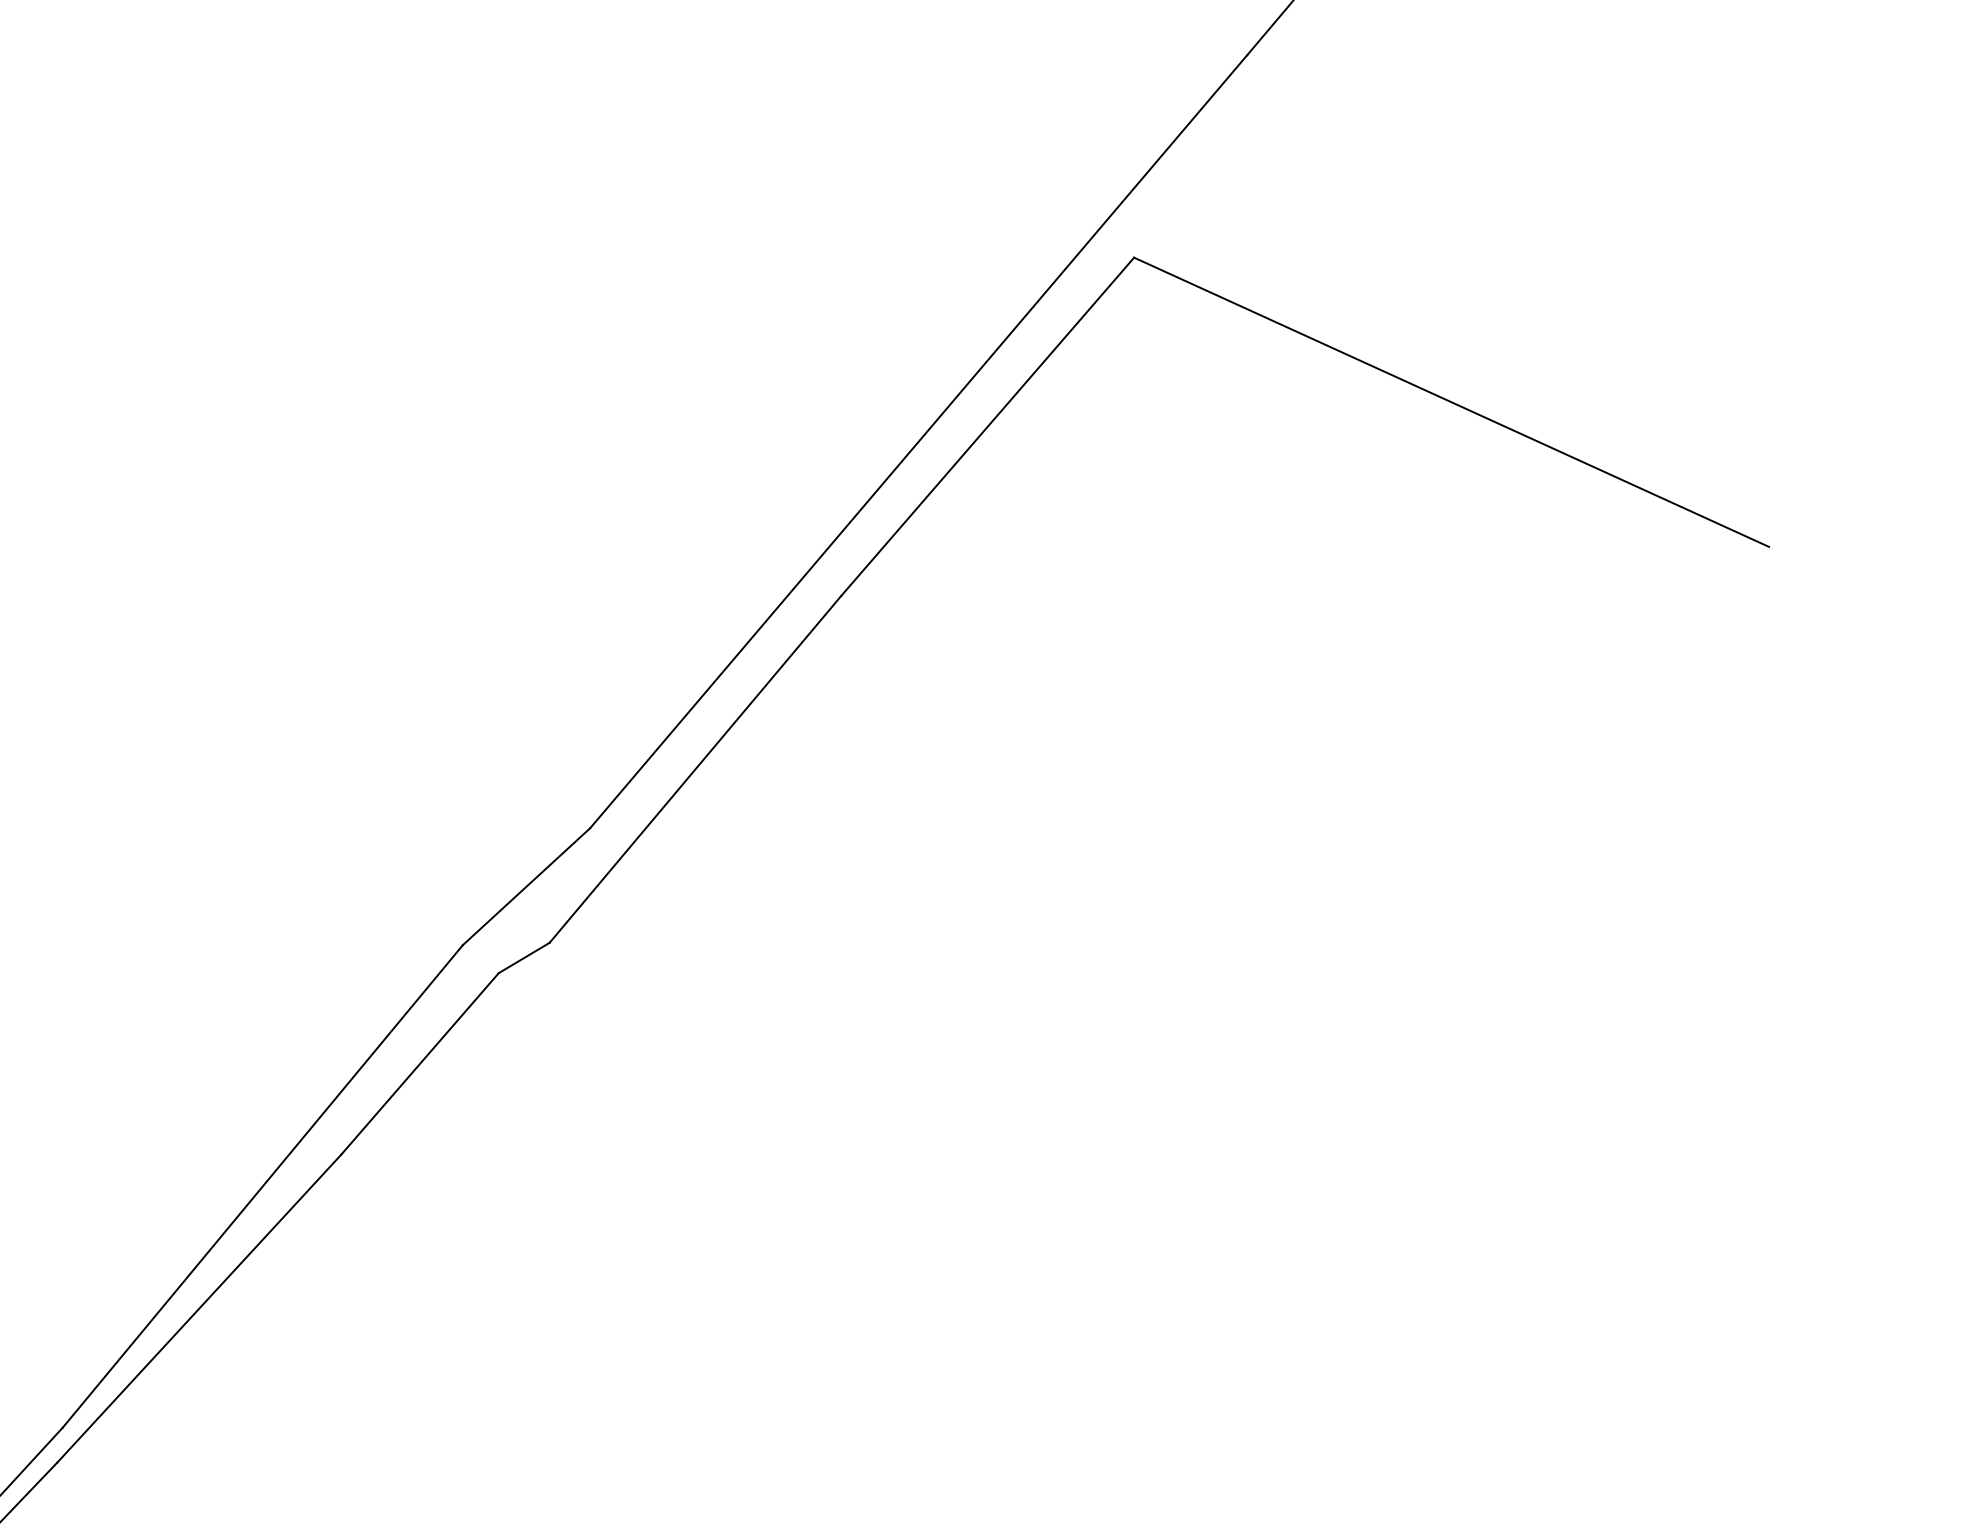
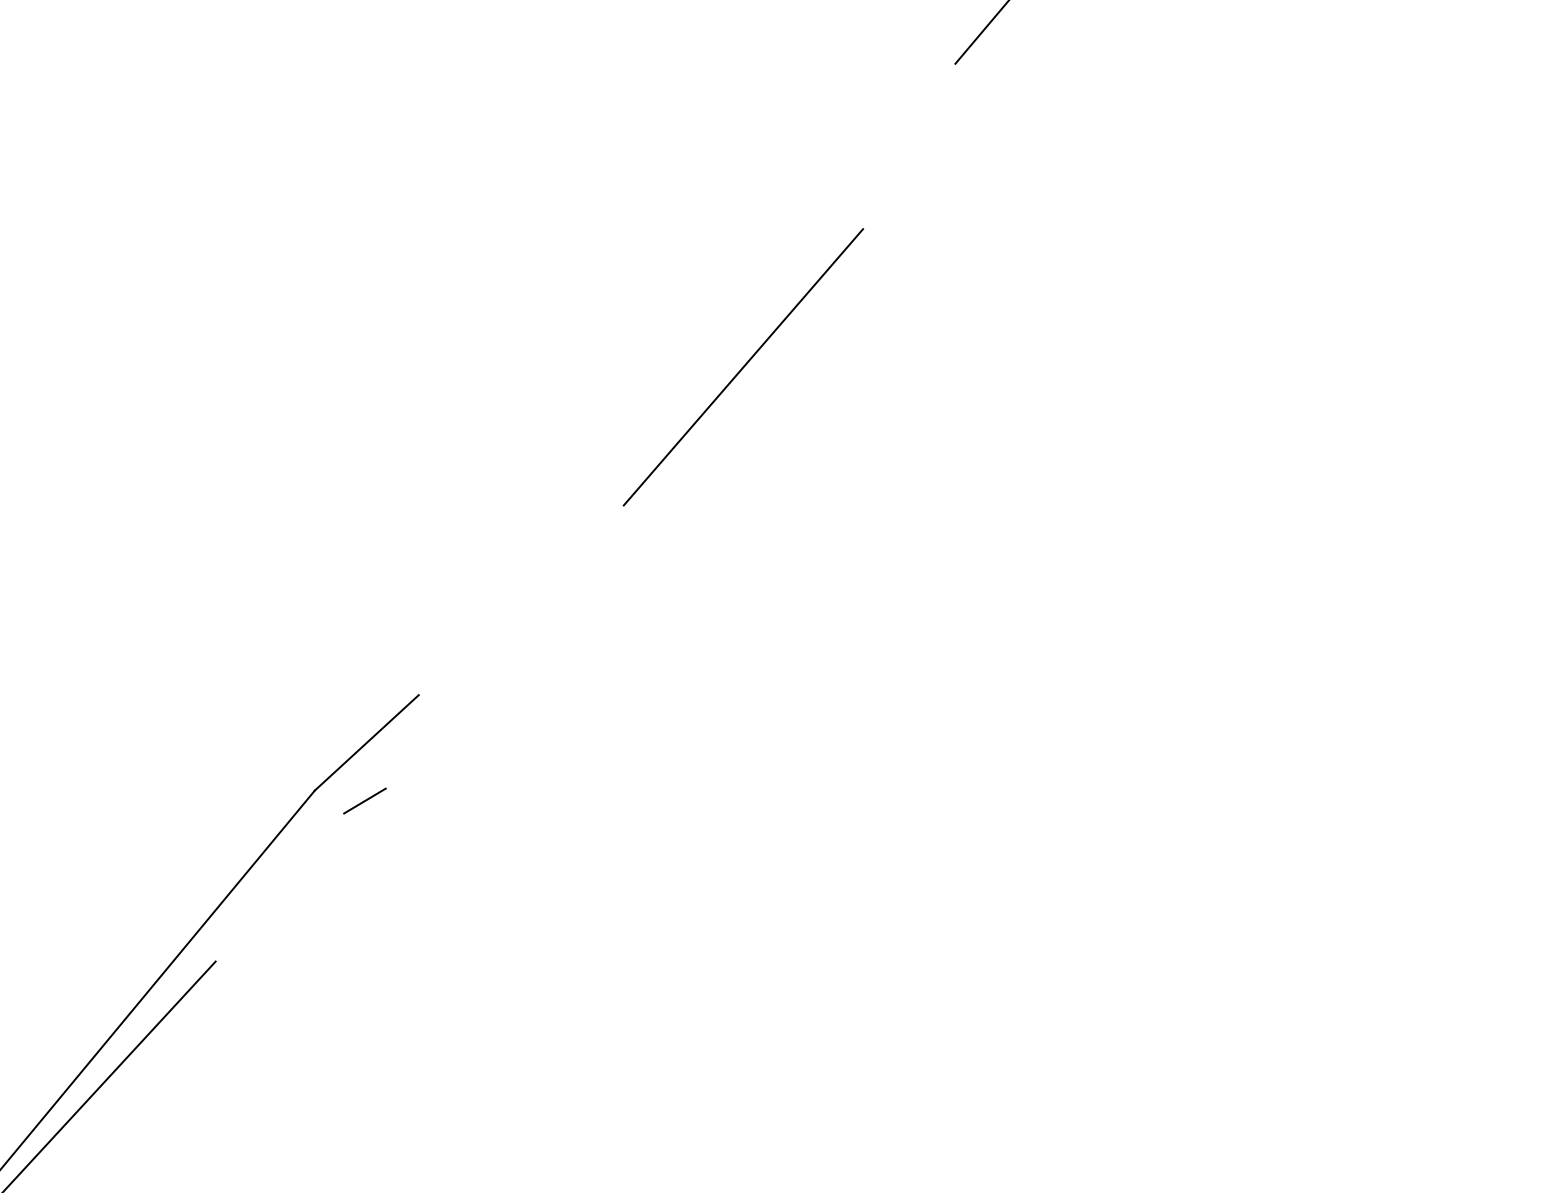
line: (1451, 401) -> (1122, 346), removed
line: (918, 441) -> (686, 379), removed
line: (695, 769) -> (504, 647), removed
line: (419, 1063) -> (279, 887), removed

